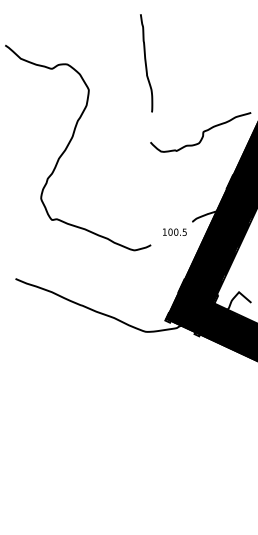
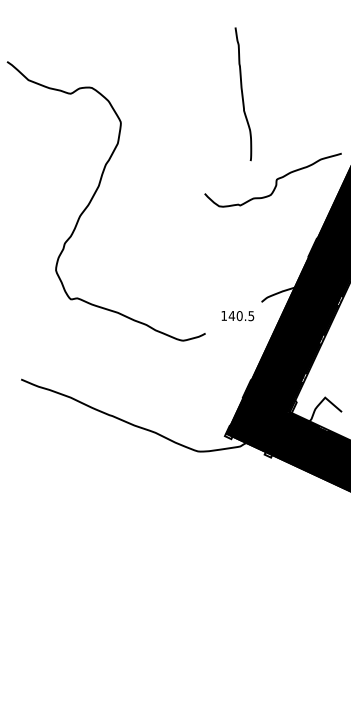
curve: (146, 63) -> (243, 94), moved
text: (170, 231) -> (231, 315), 100.5 -> 140.5

